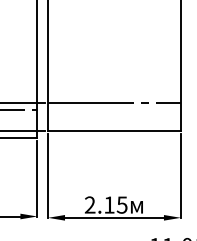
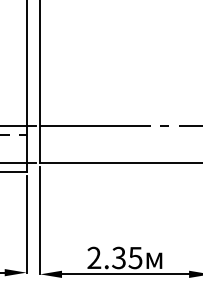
text: (109, 204) -> (119, 257), 2.15 -> 2.35

